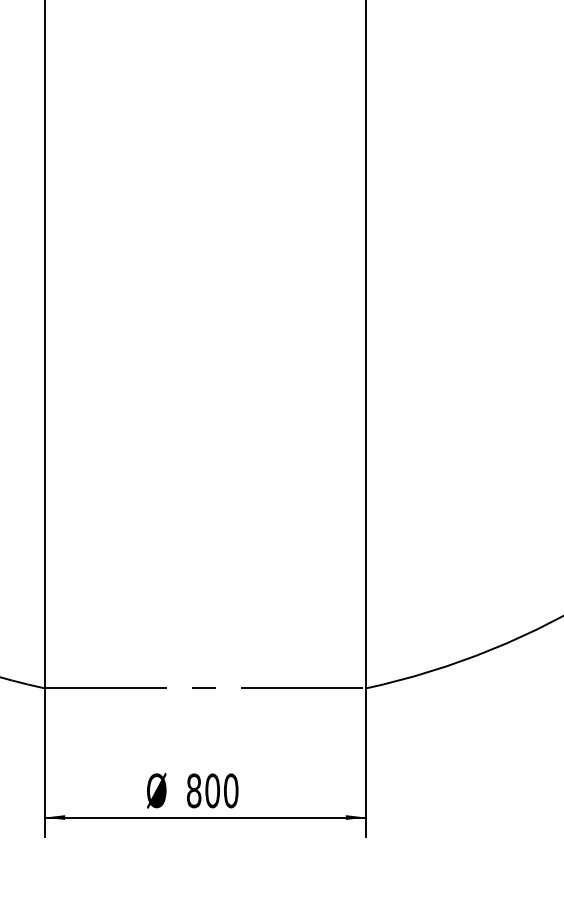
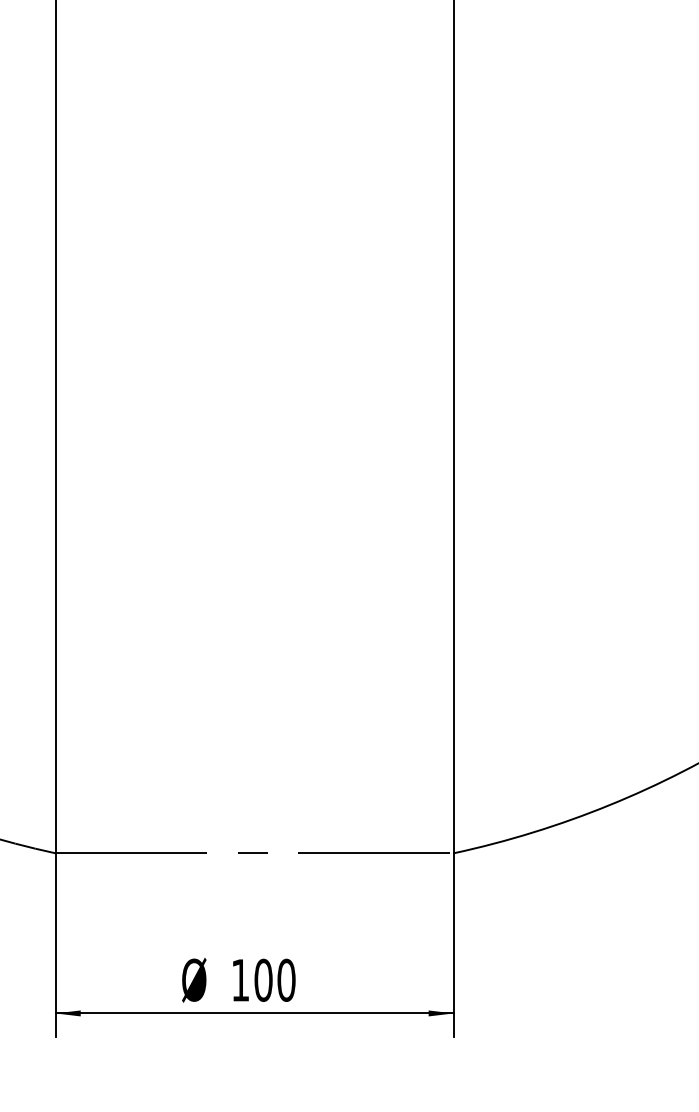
text: (194, 790) -> (241, 979), 800 -> 100

